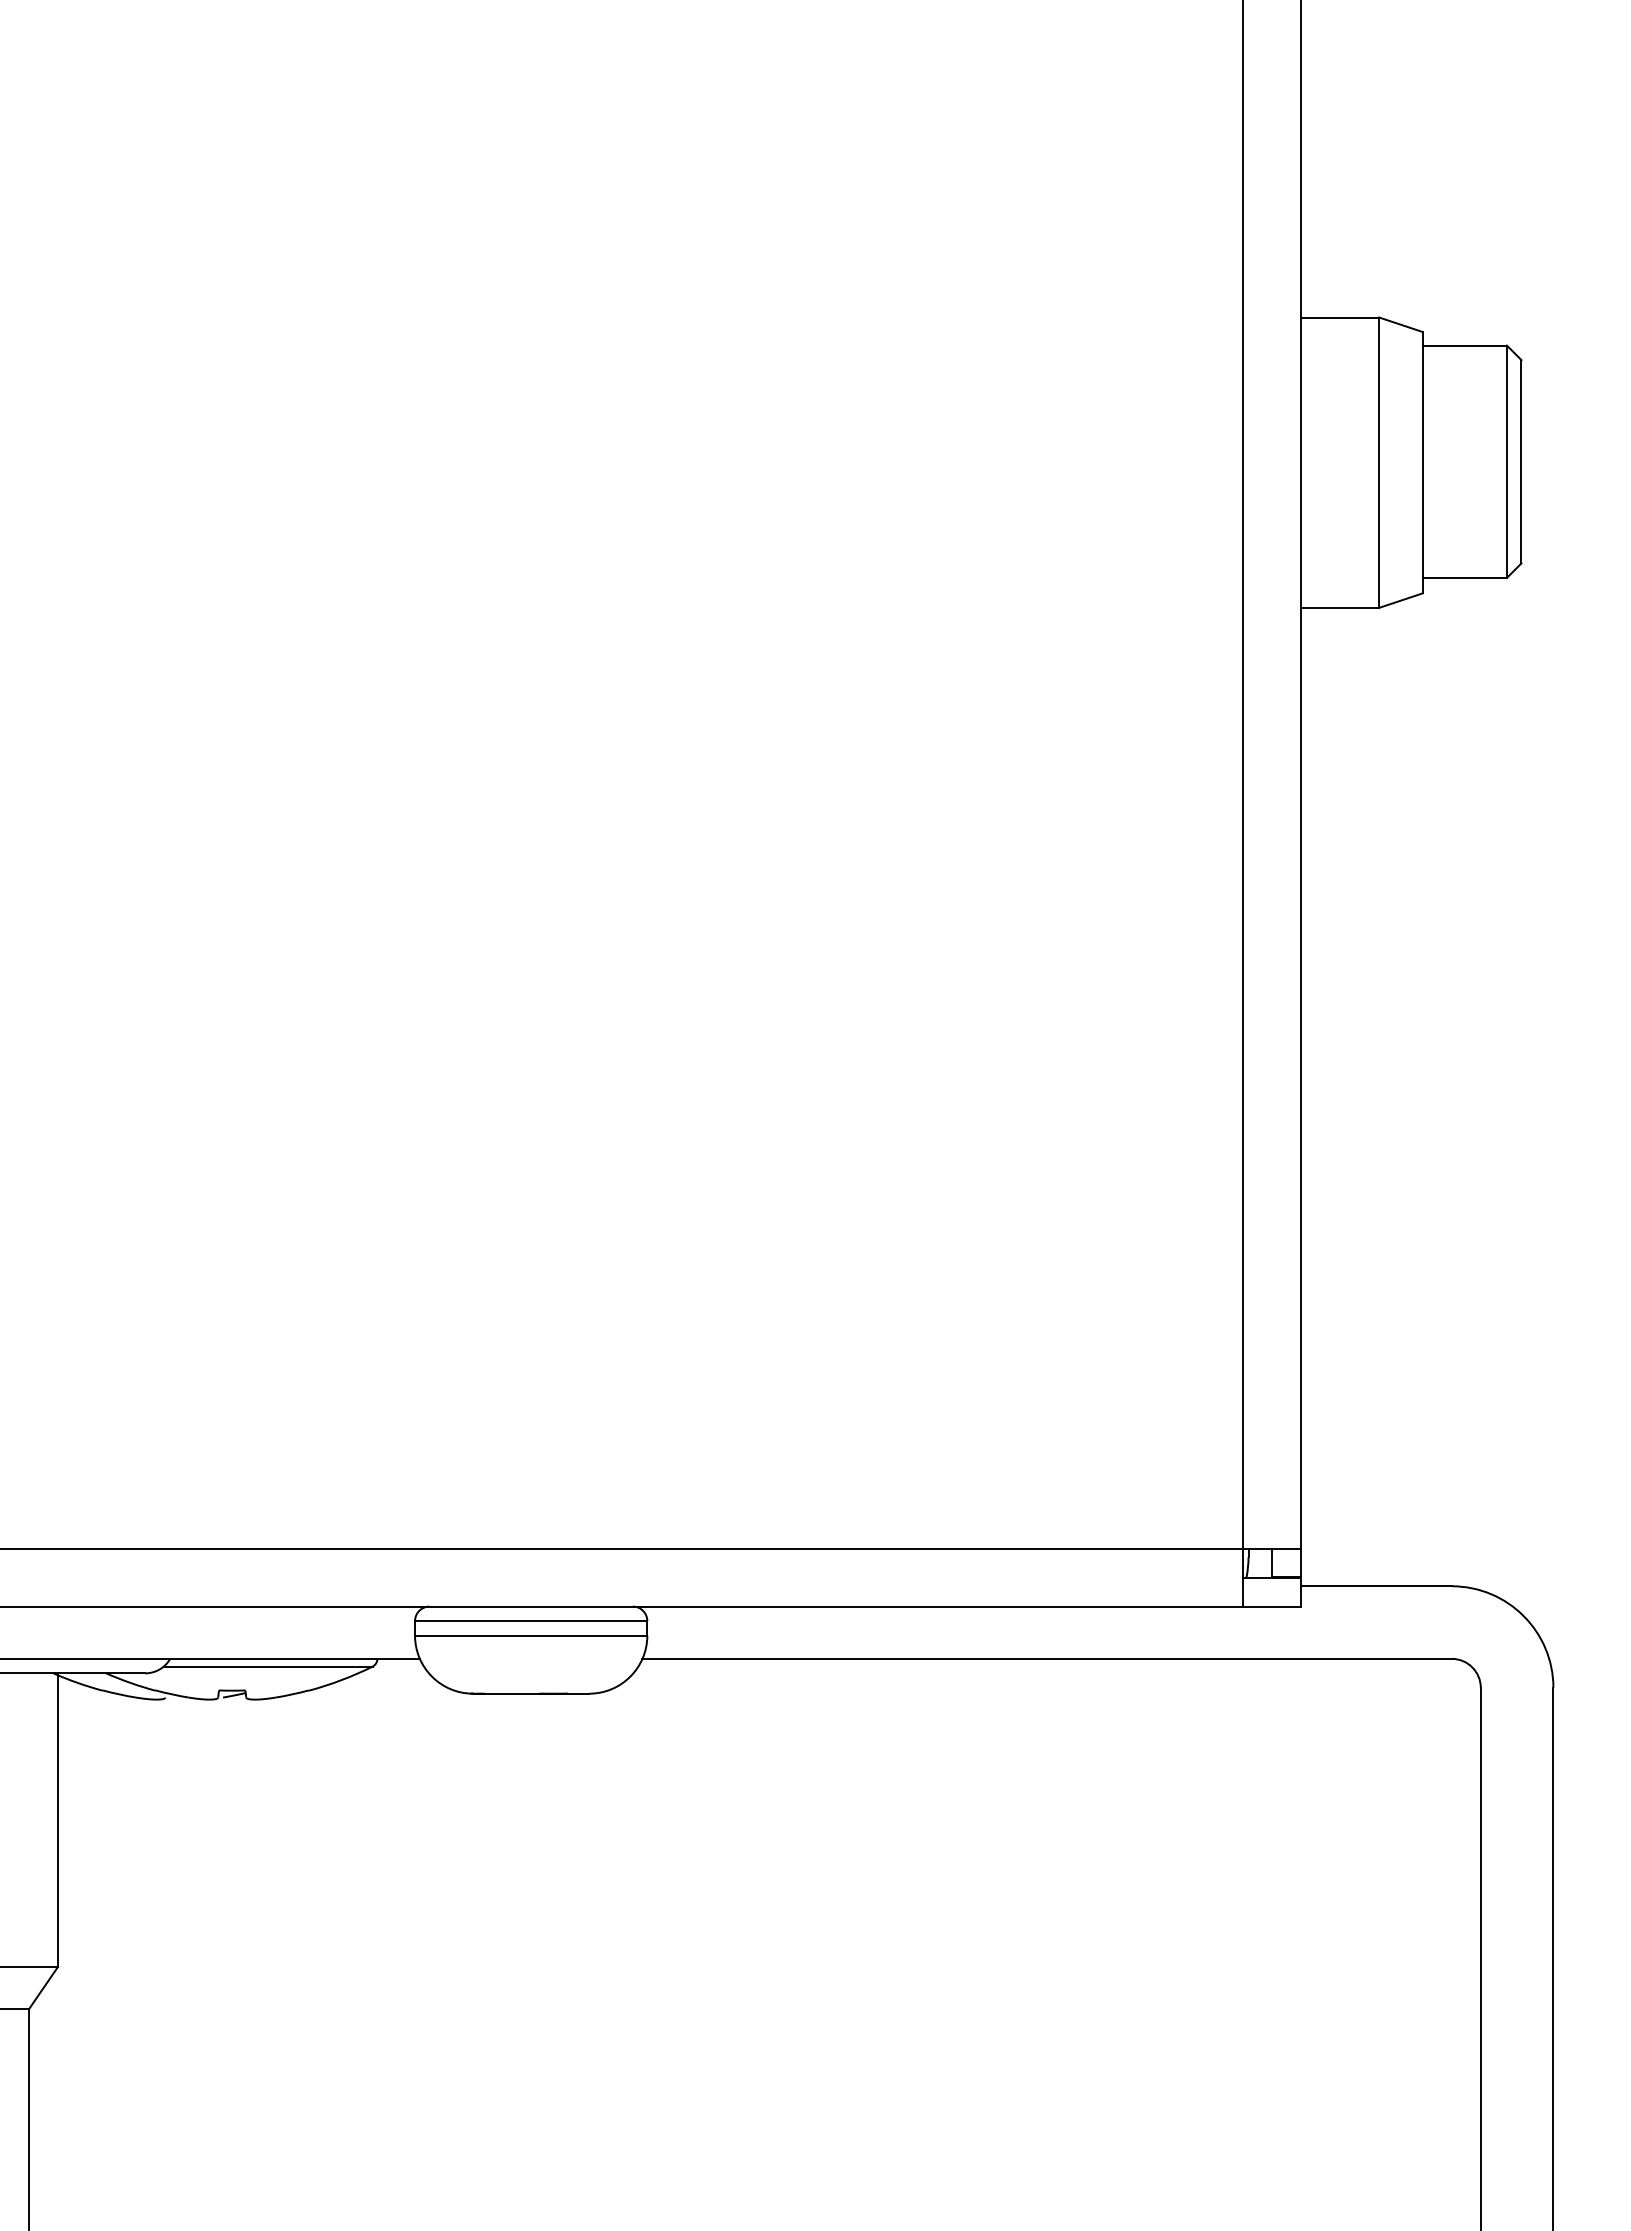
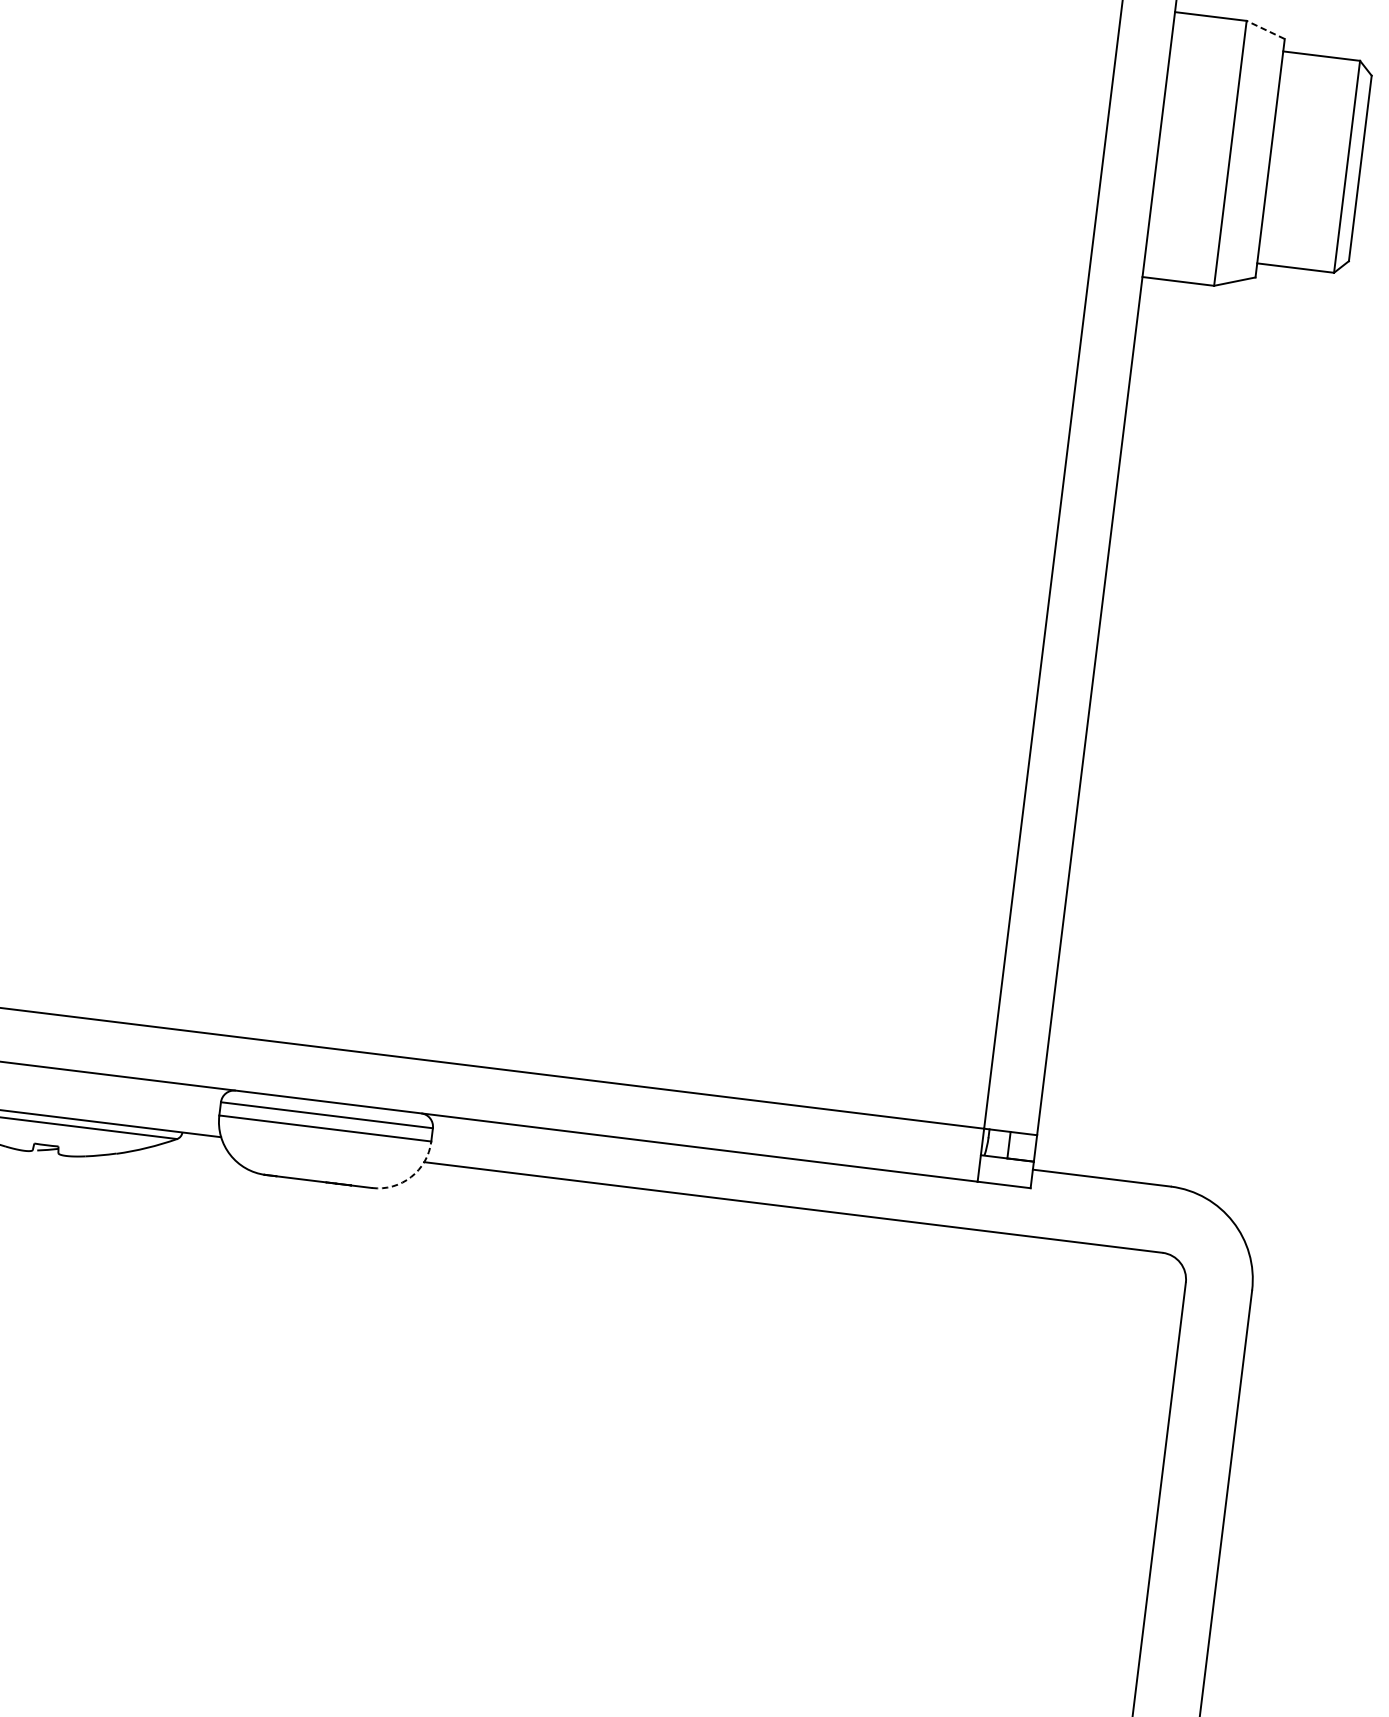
line: (1400, 324) -> (1265, 29), solid -> dashed
arc: (630, 1676) -> (411, 1176), solid -> dashed

